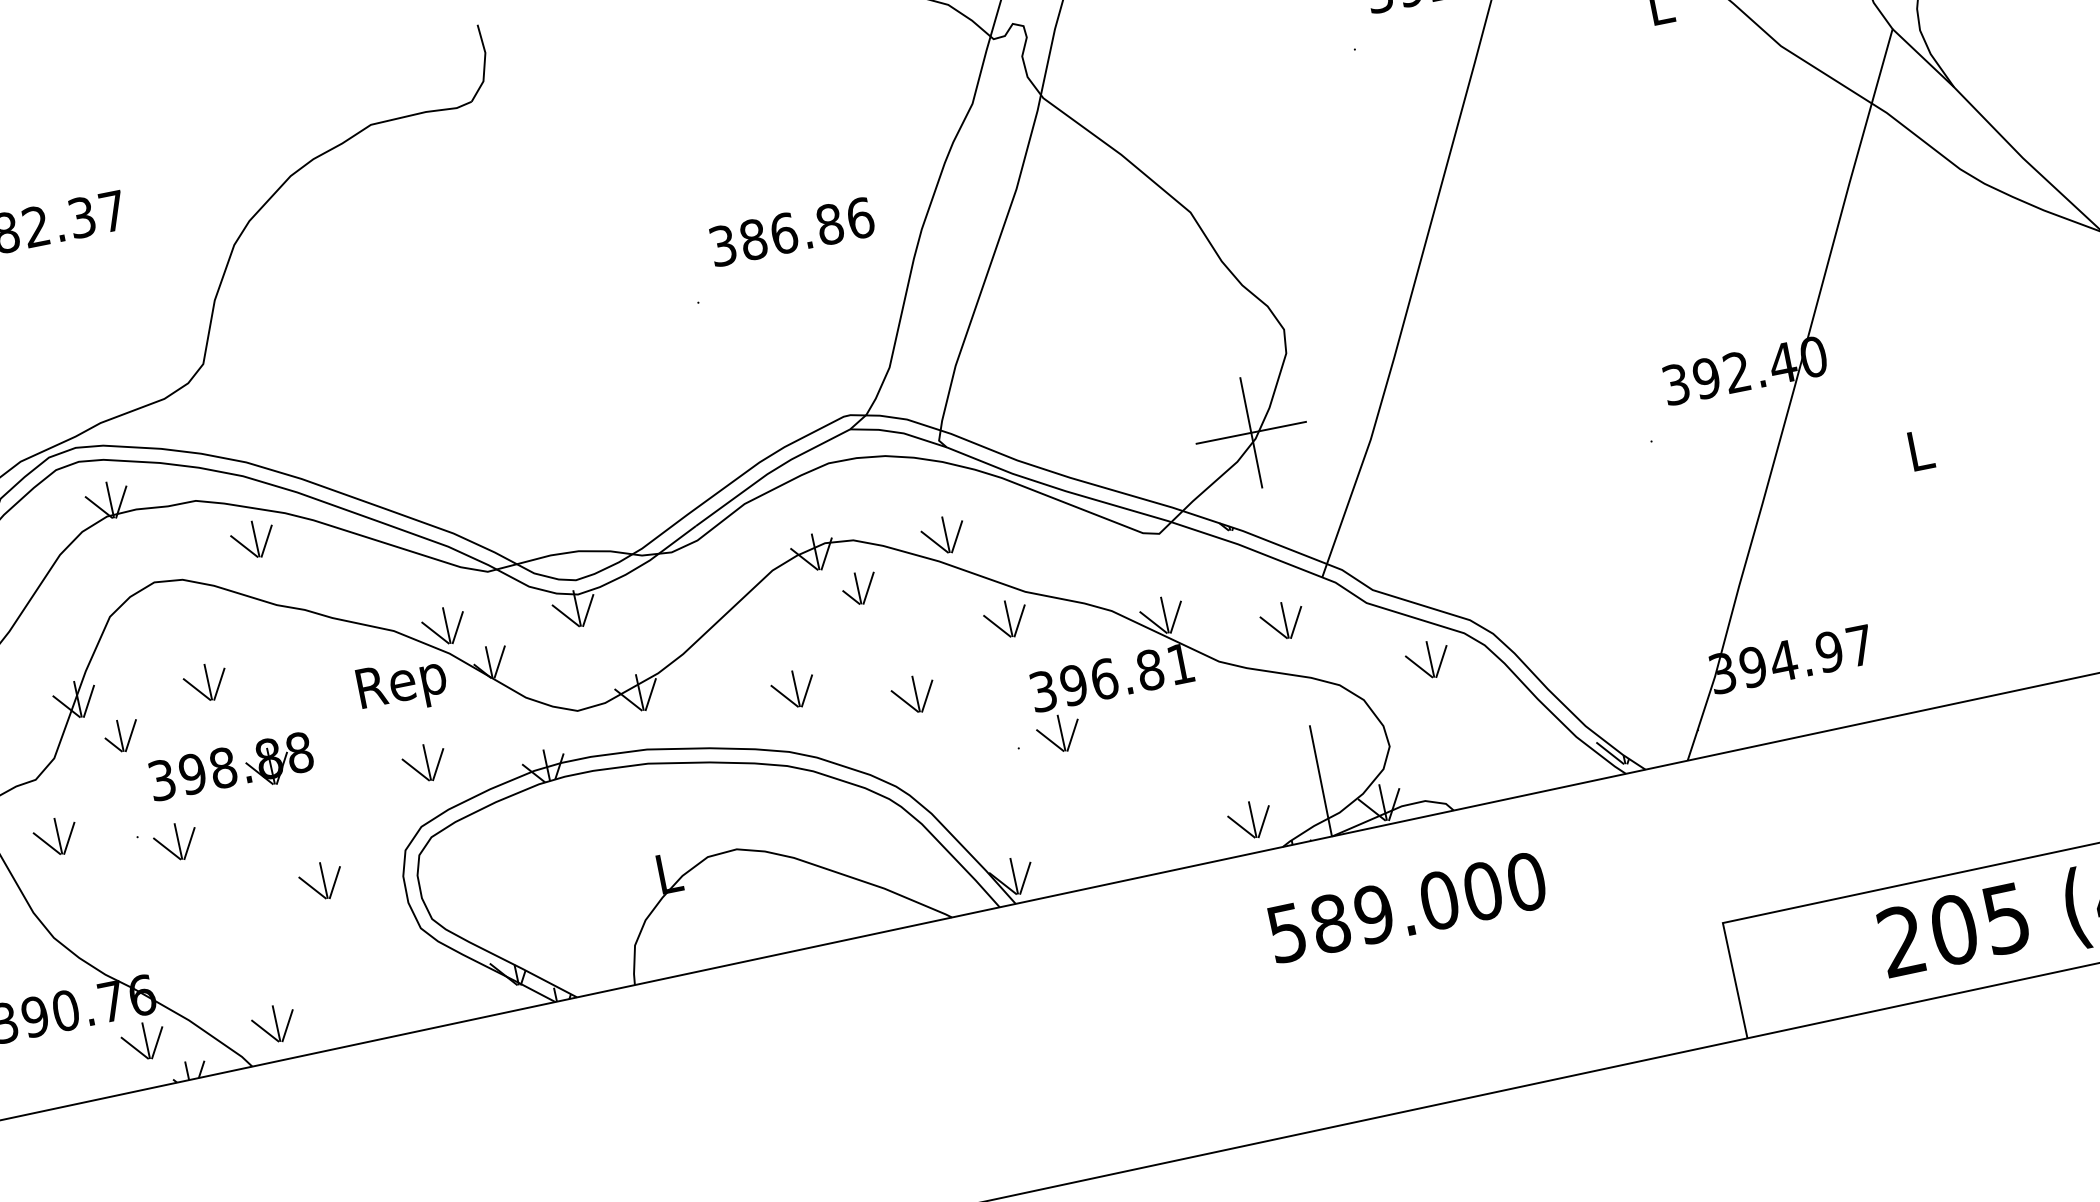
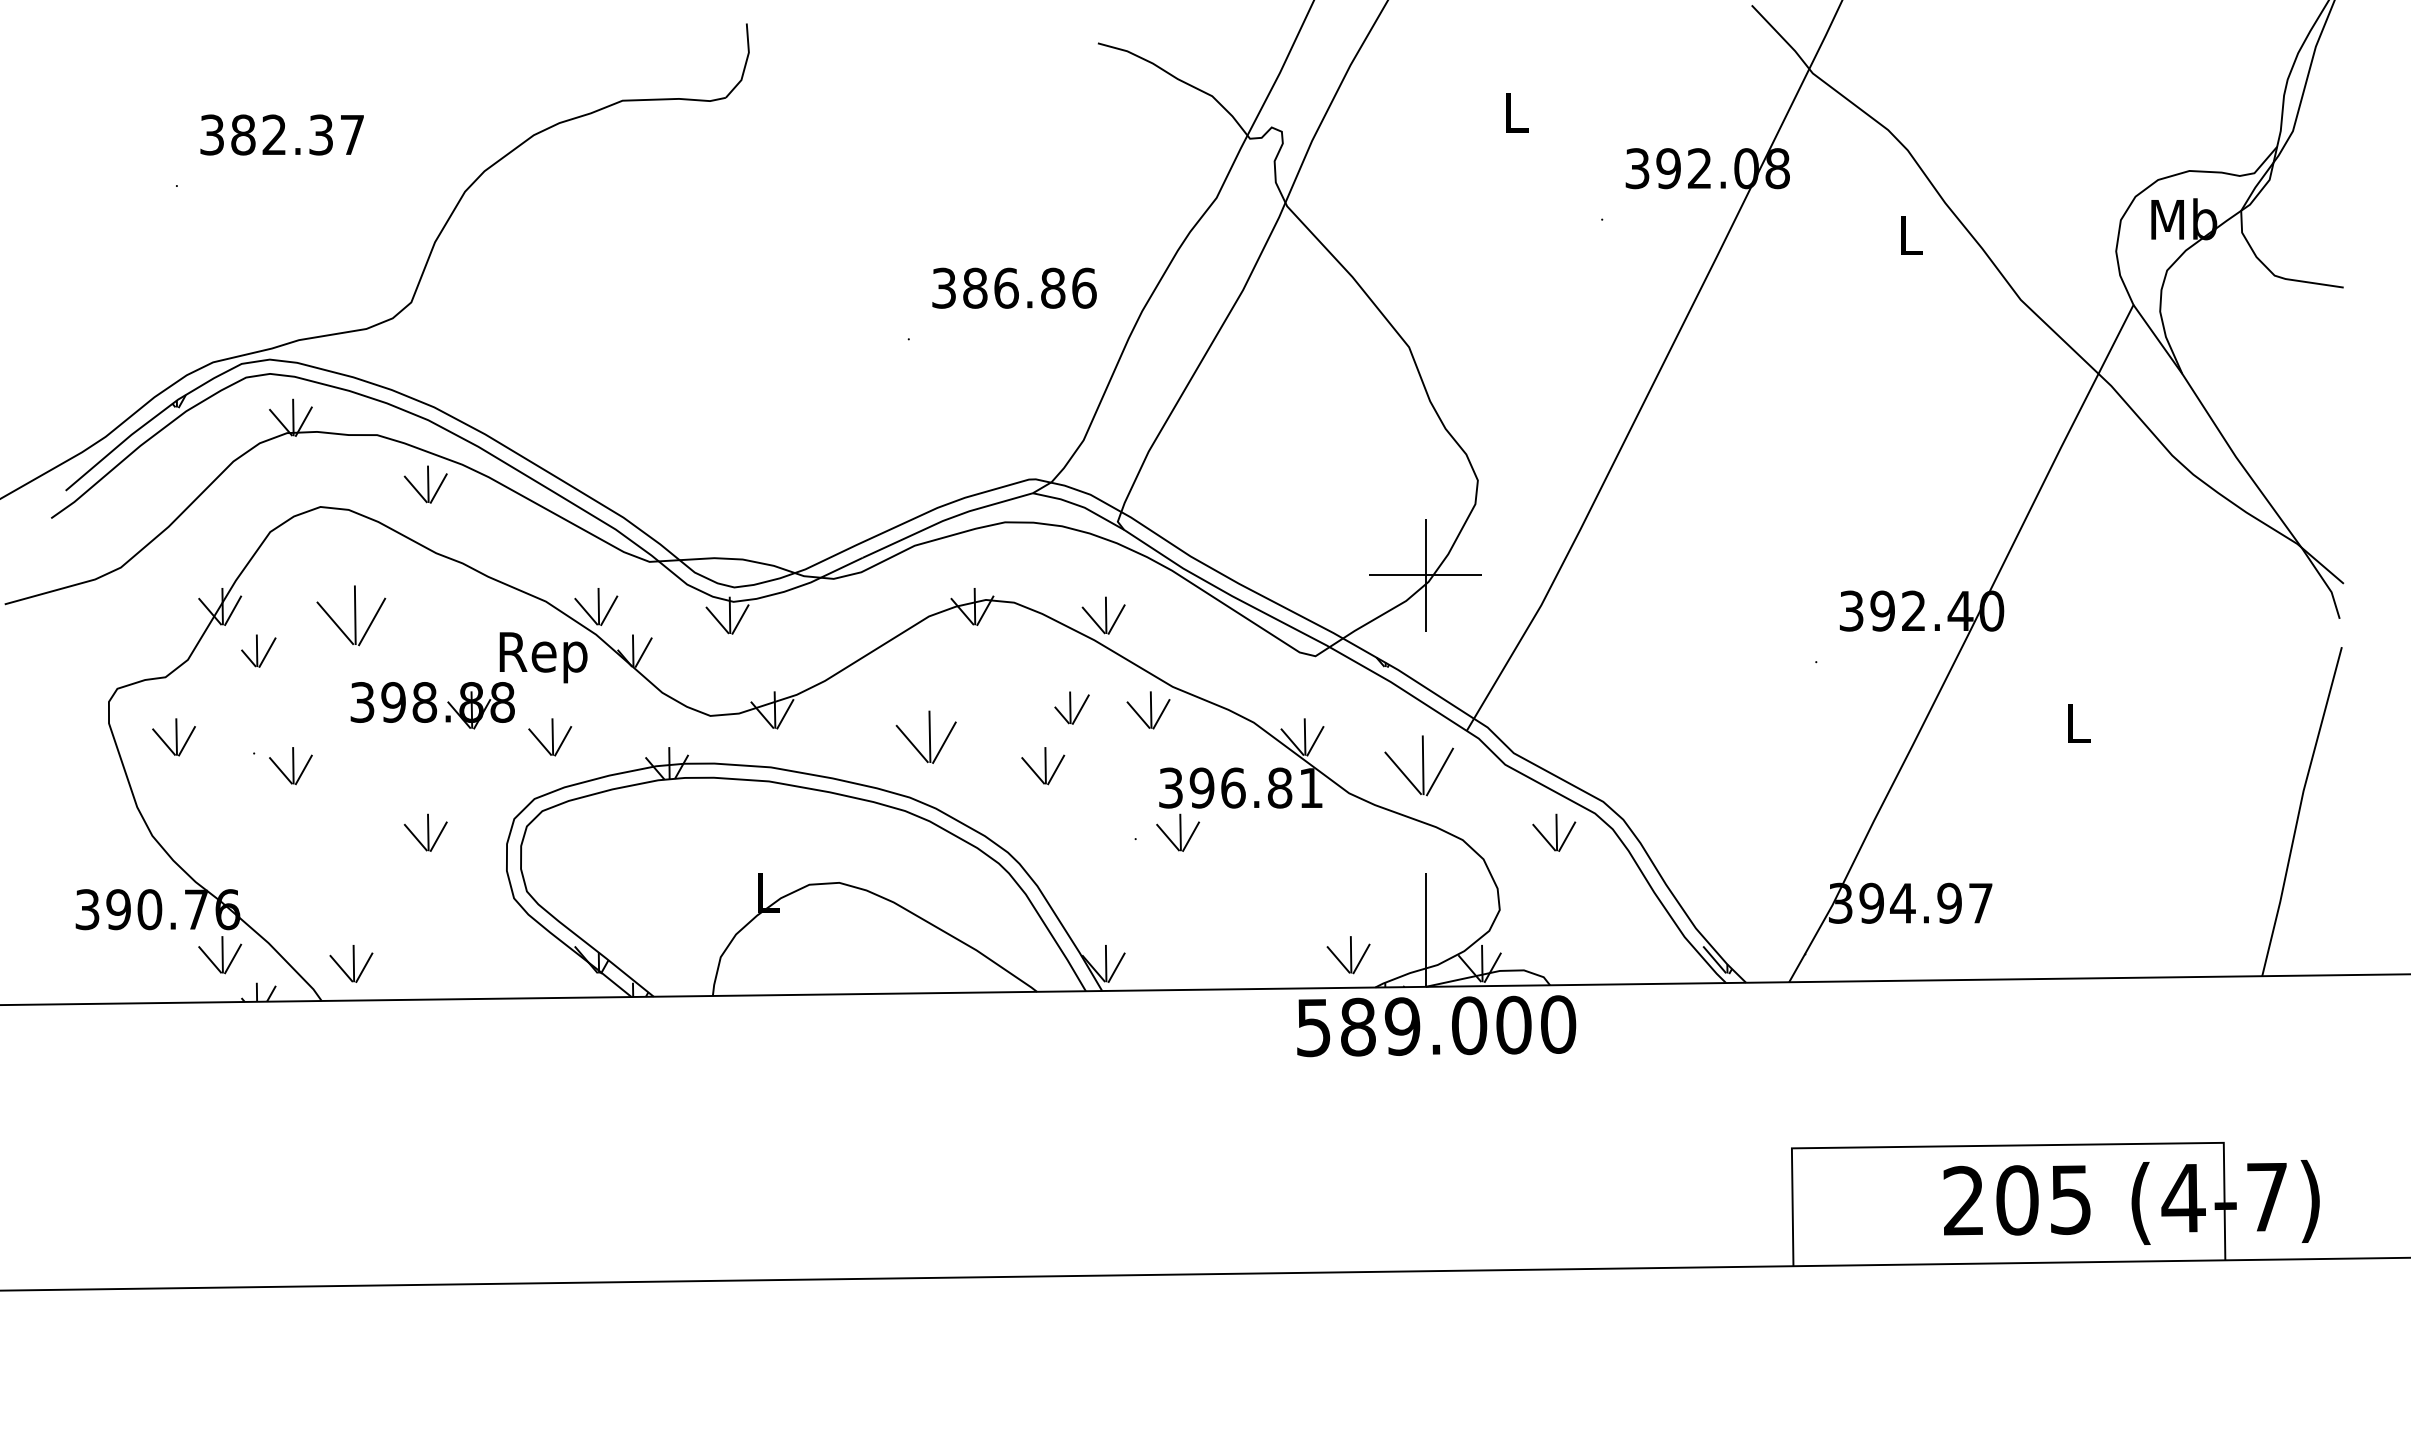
part: (859, 587) -> (1071, 707), moved
part: (1282, 621) -> (1419, 766), size x1.6
part: (205, 682) -> (351, 615), size x1.6
part: (793, 689) -> (926, 737), size x1.4
part: (231, 769) -> (432, 705), moved
text: (1407, 907) -> (1436, 1026), moved

